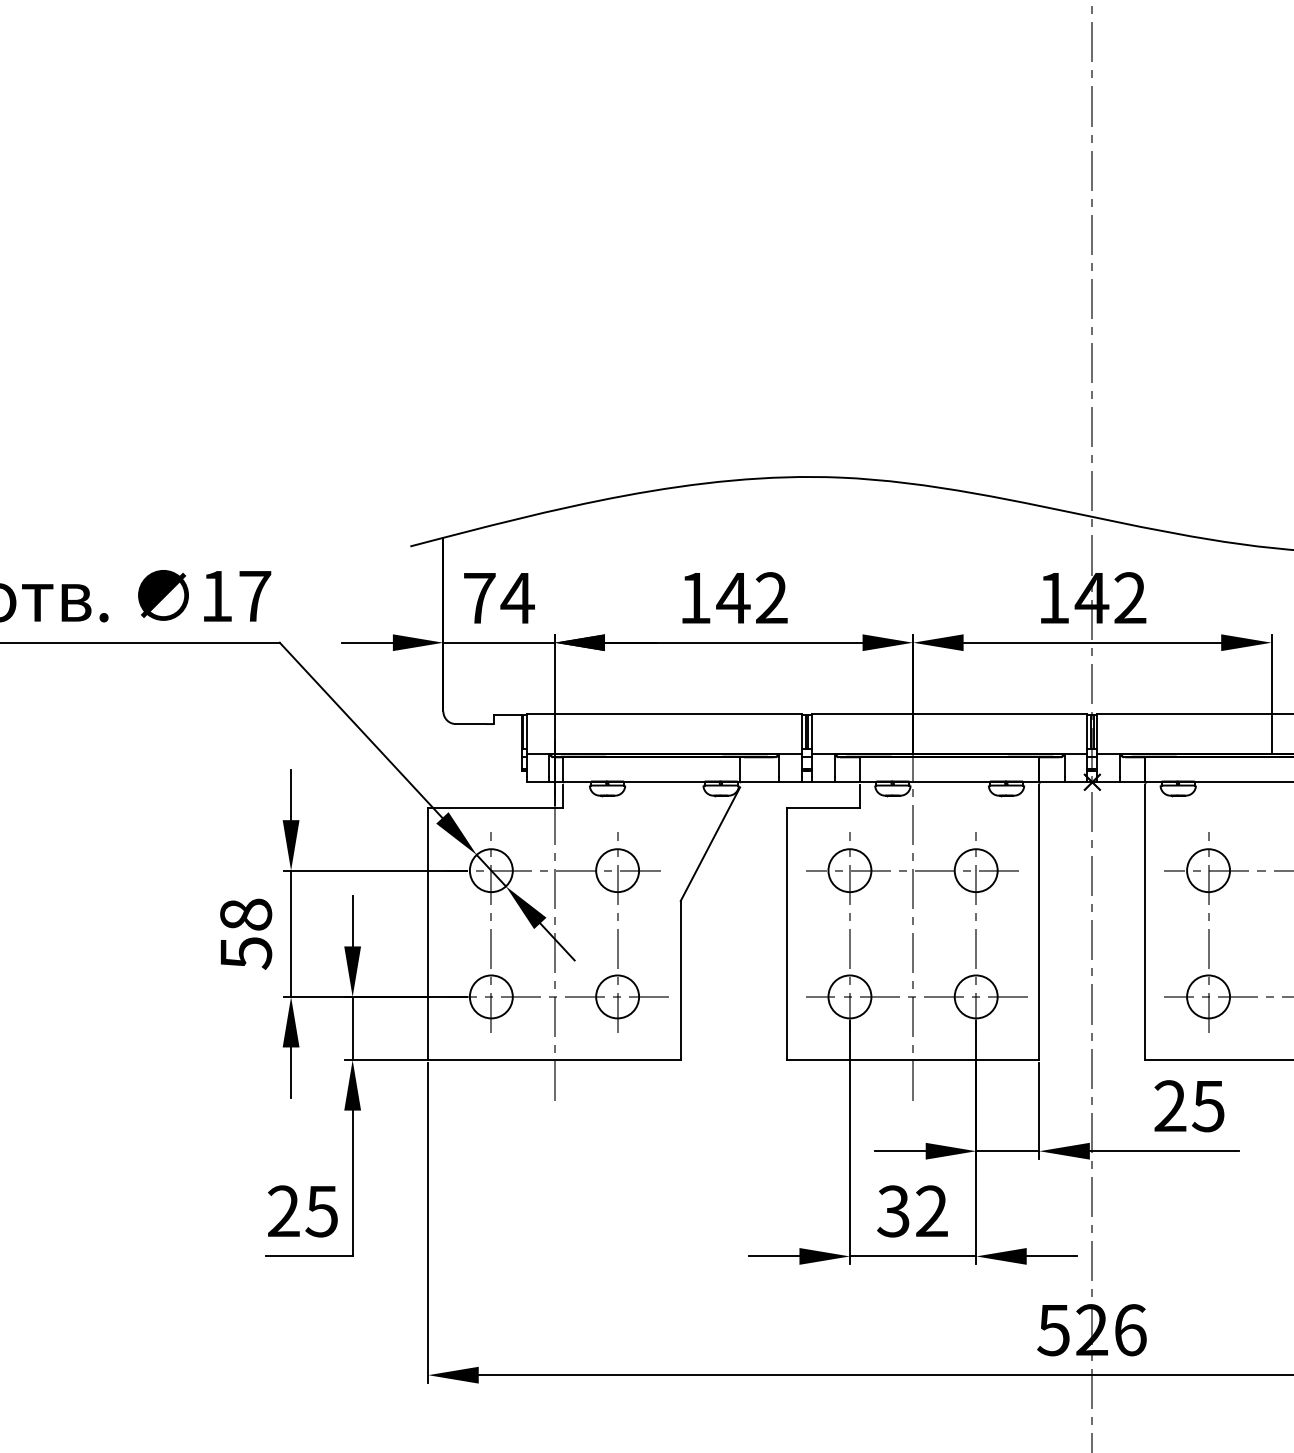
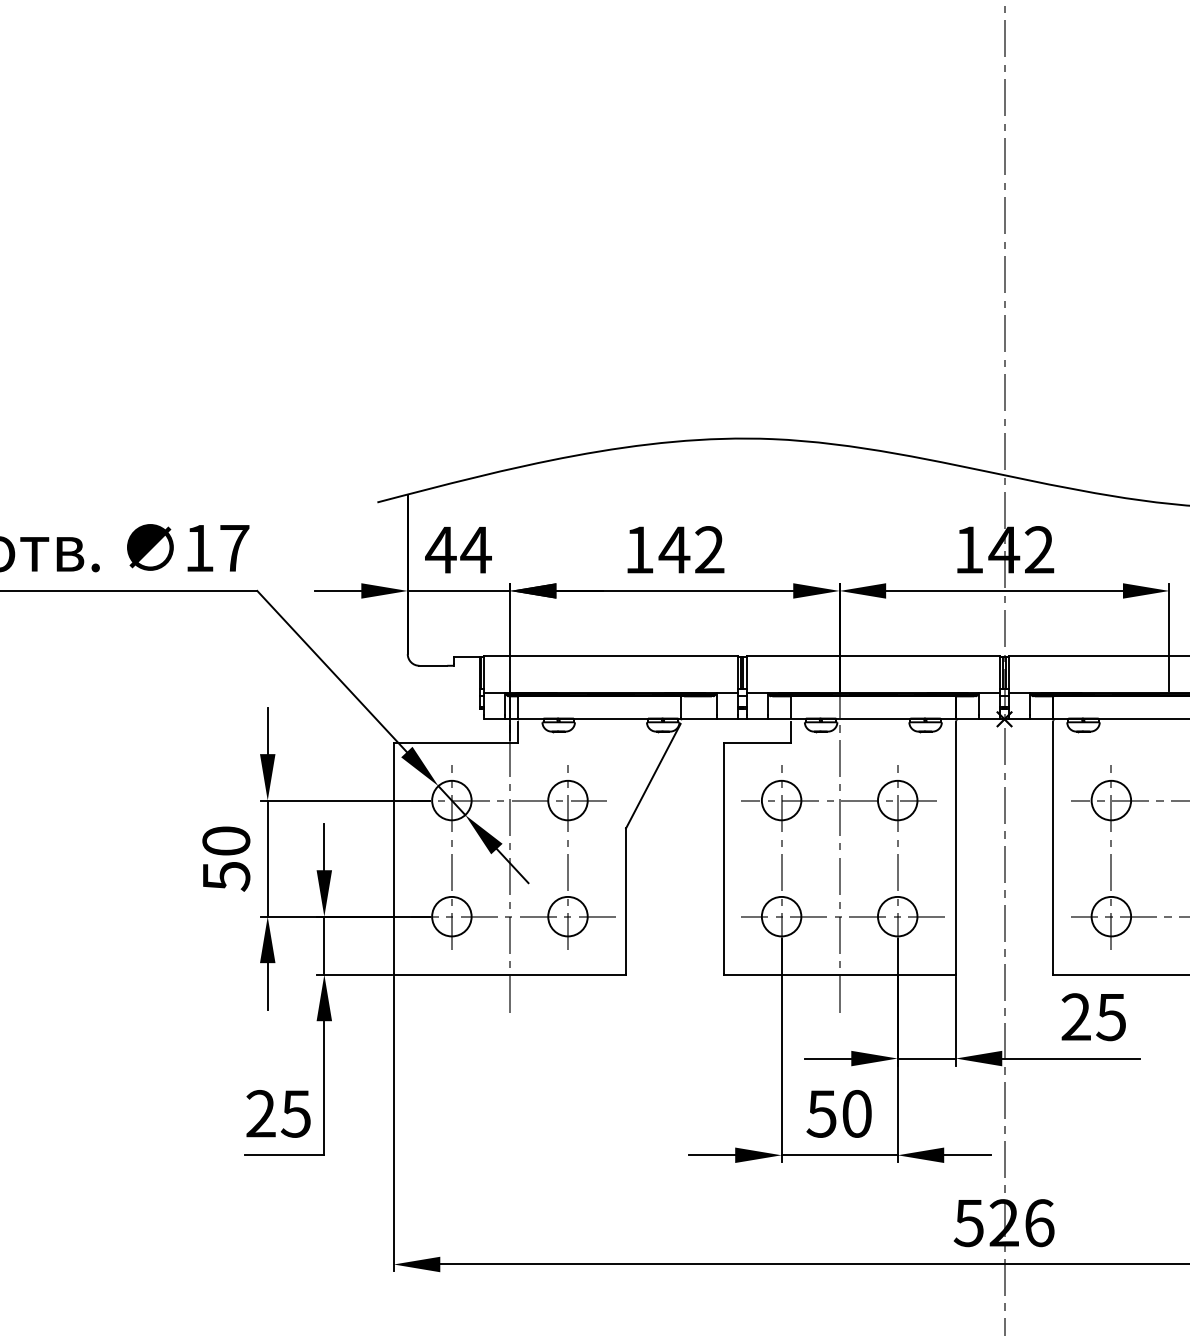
text: (478, 597) -> (440, 549), 74 -> 44
text: (246, 914) -> (226, 840), 58 -> 50
text: (911, 1210) -> (838, 1113), 32 -> 50

